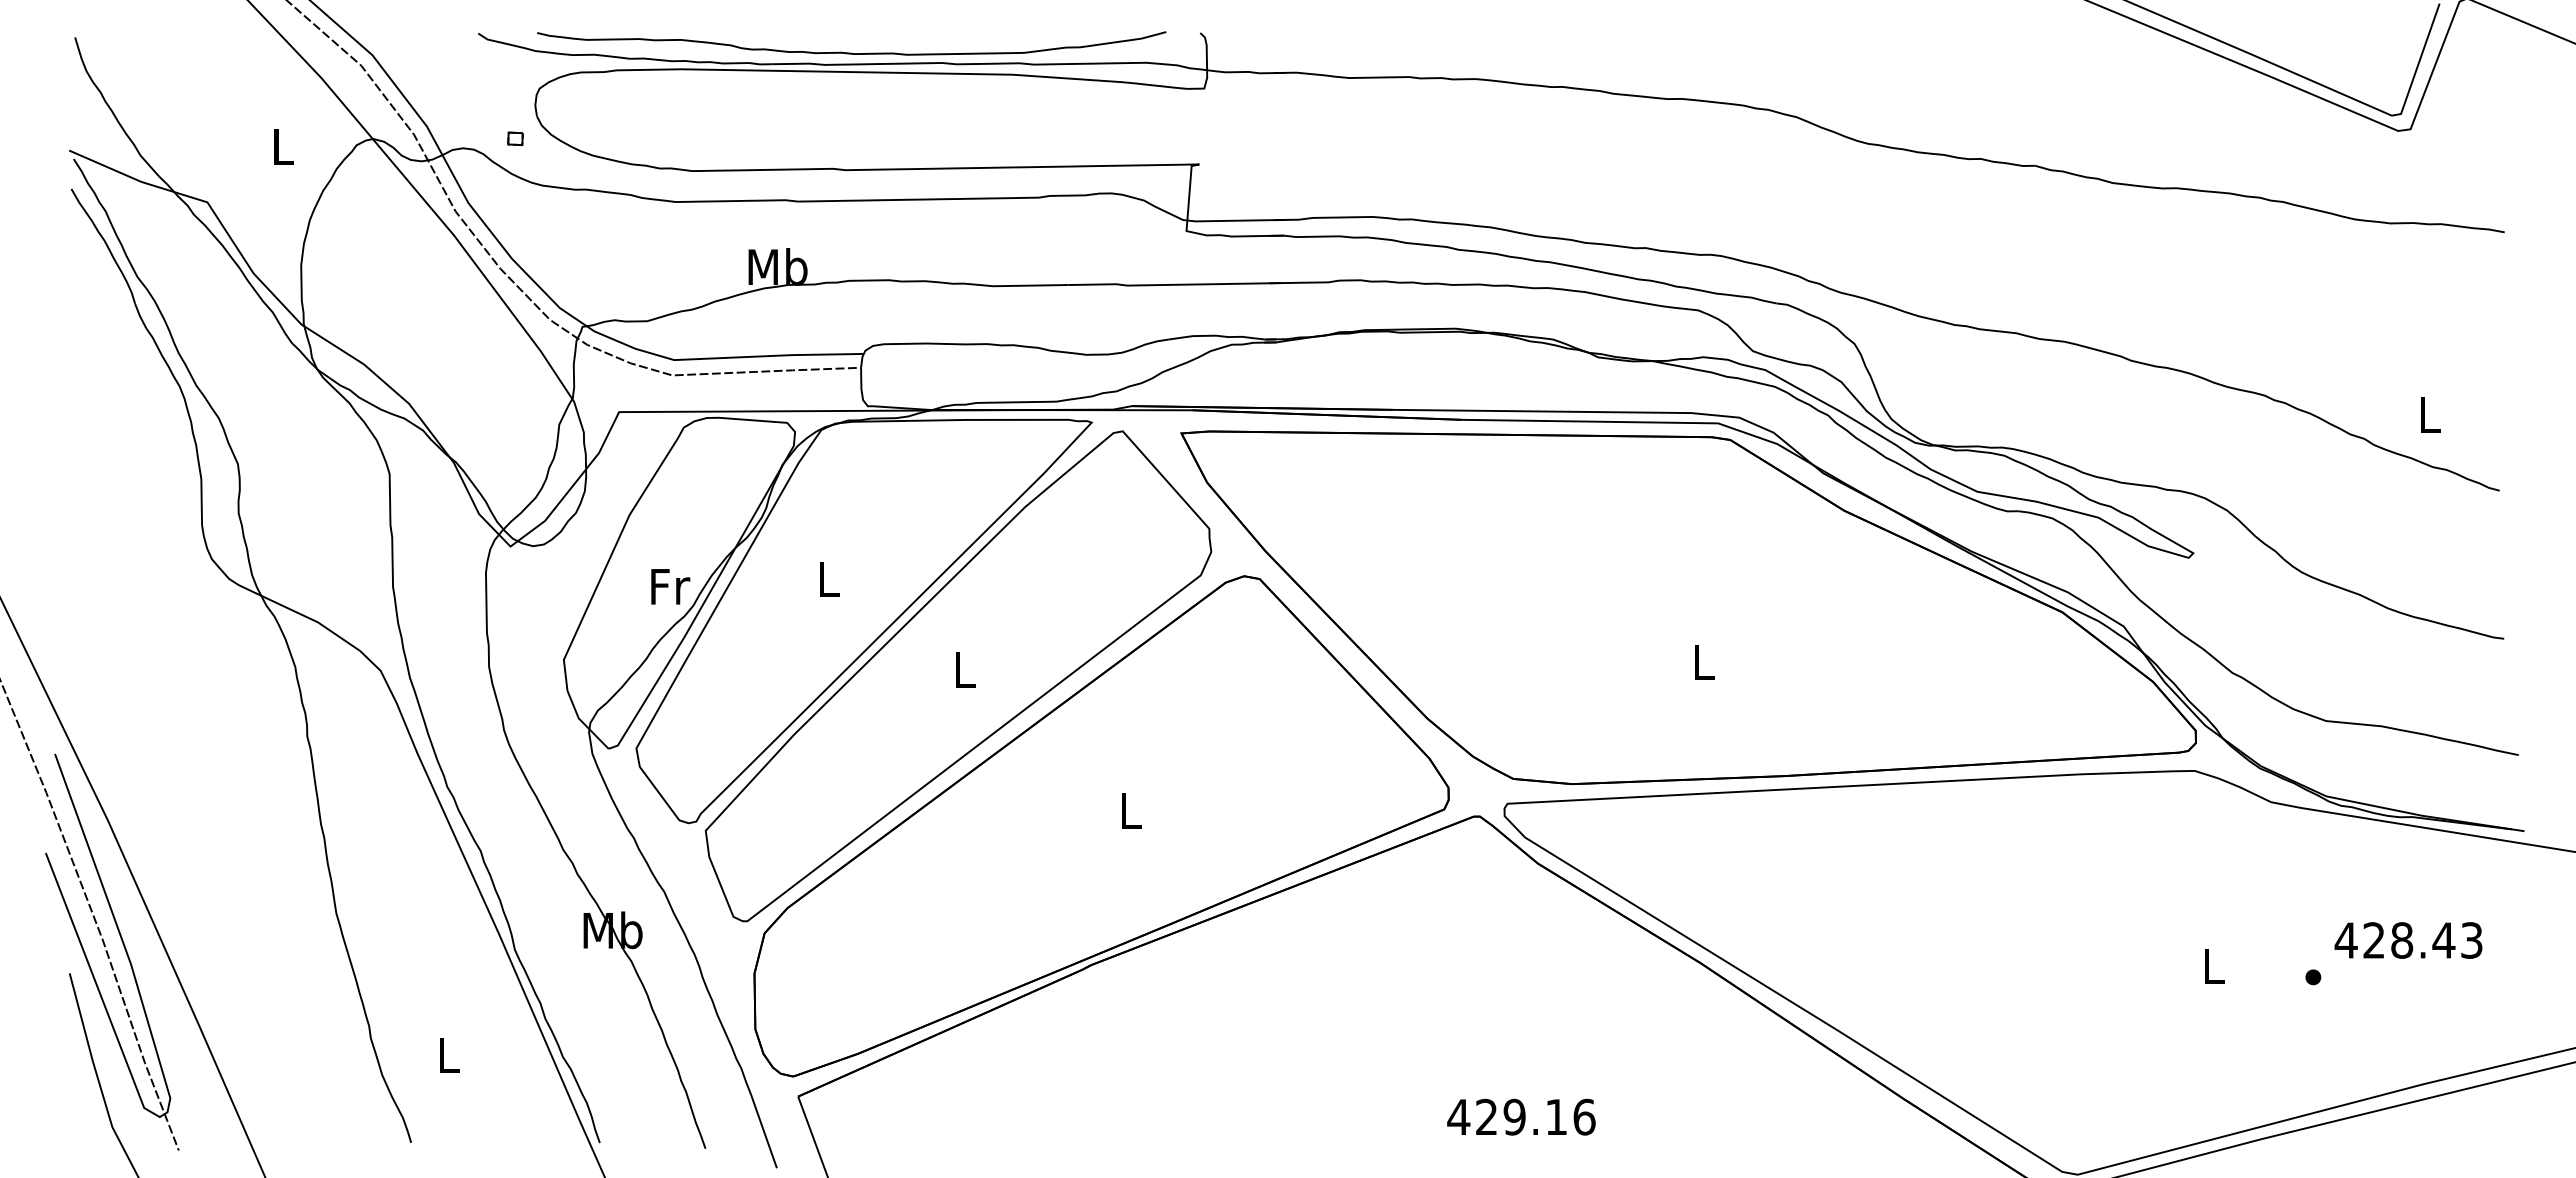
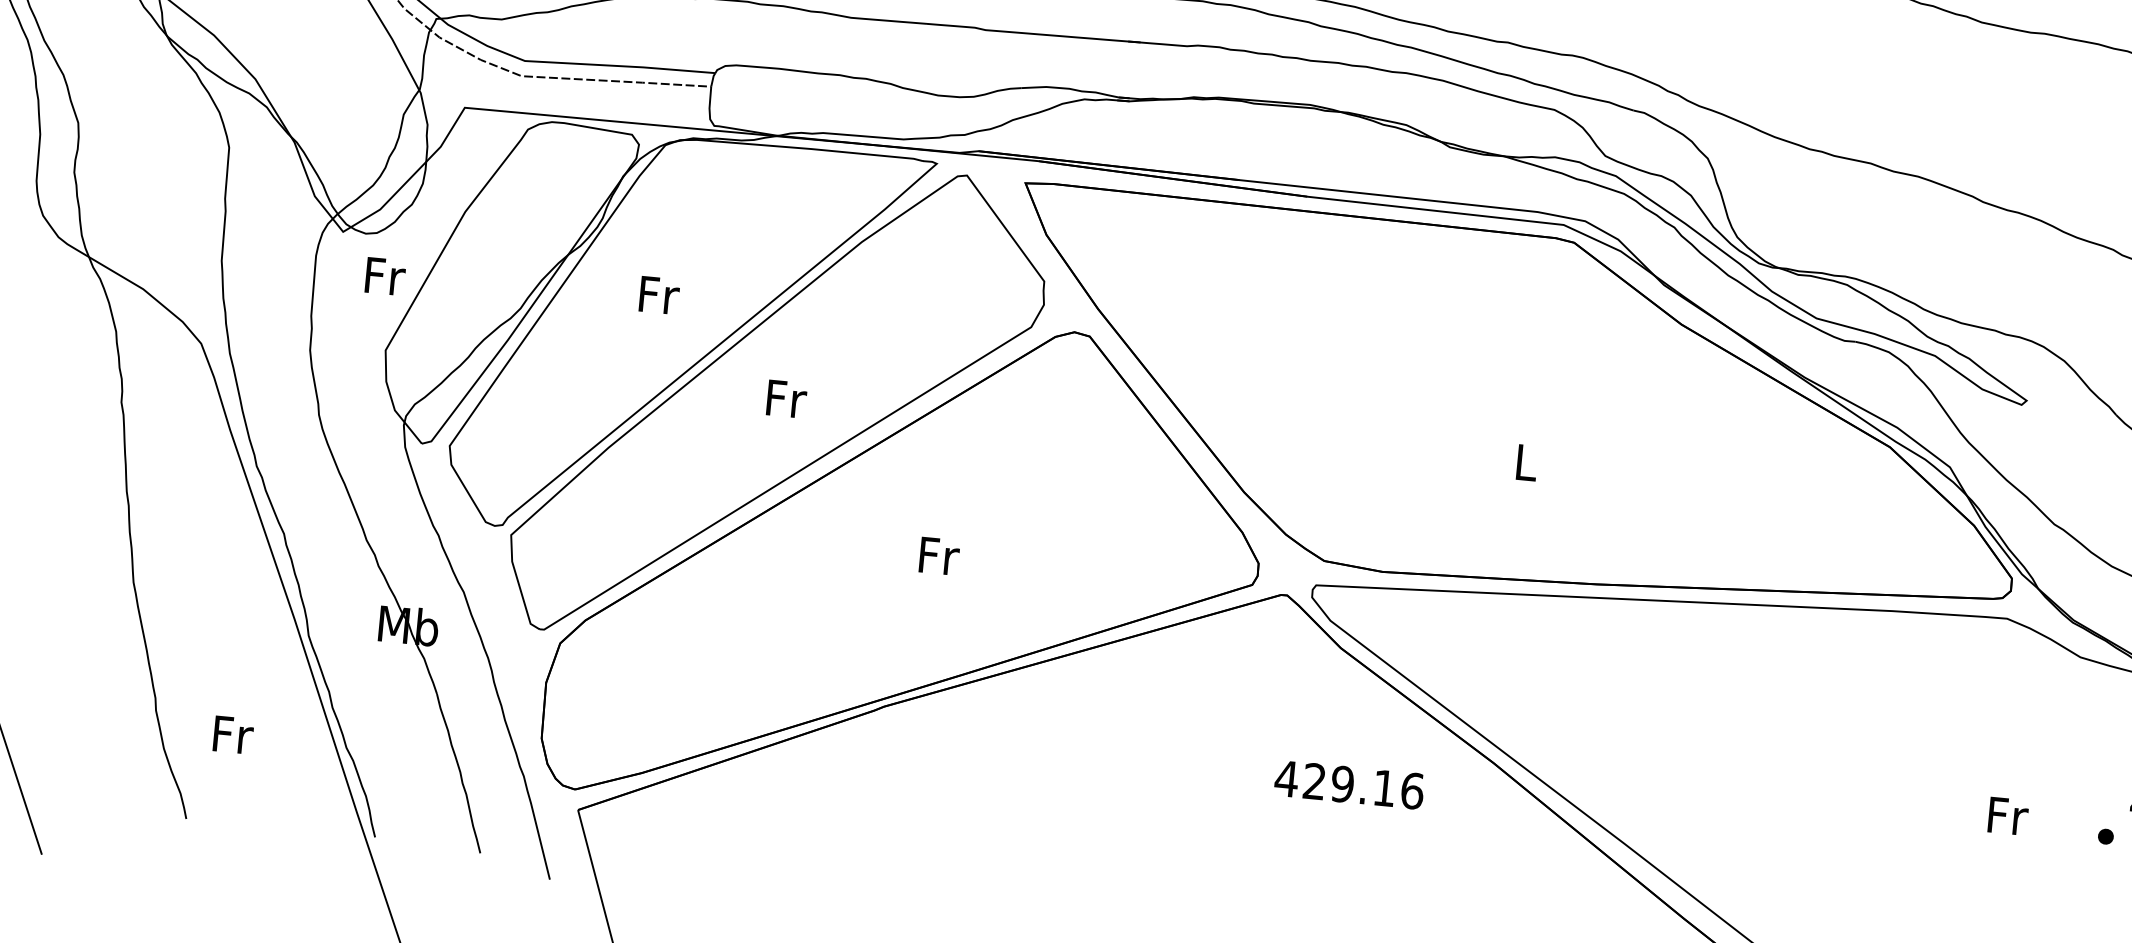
text: (829, 579) -> (659, 295), L -> Fr
text: (670, 586) -> (385, 276), moved
text: (965, 669) -> (786, 398), L -> Fr
text: (1131, 810) -> (939, 555), L -> Fr
text: (2214, 966) -> (2008, 816), L -> Fr
text: (449, 1054) -> (233, 734), L -> Fr
text: (1521, 1116) -> (1349, 784), moved

